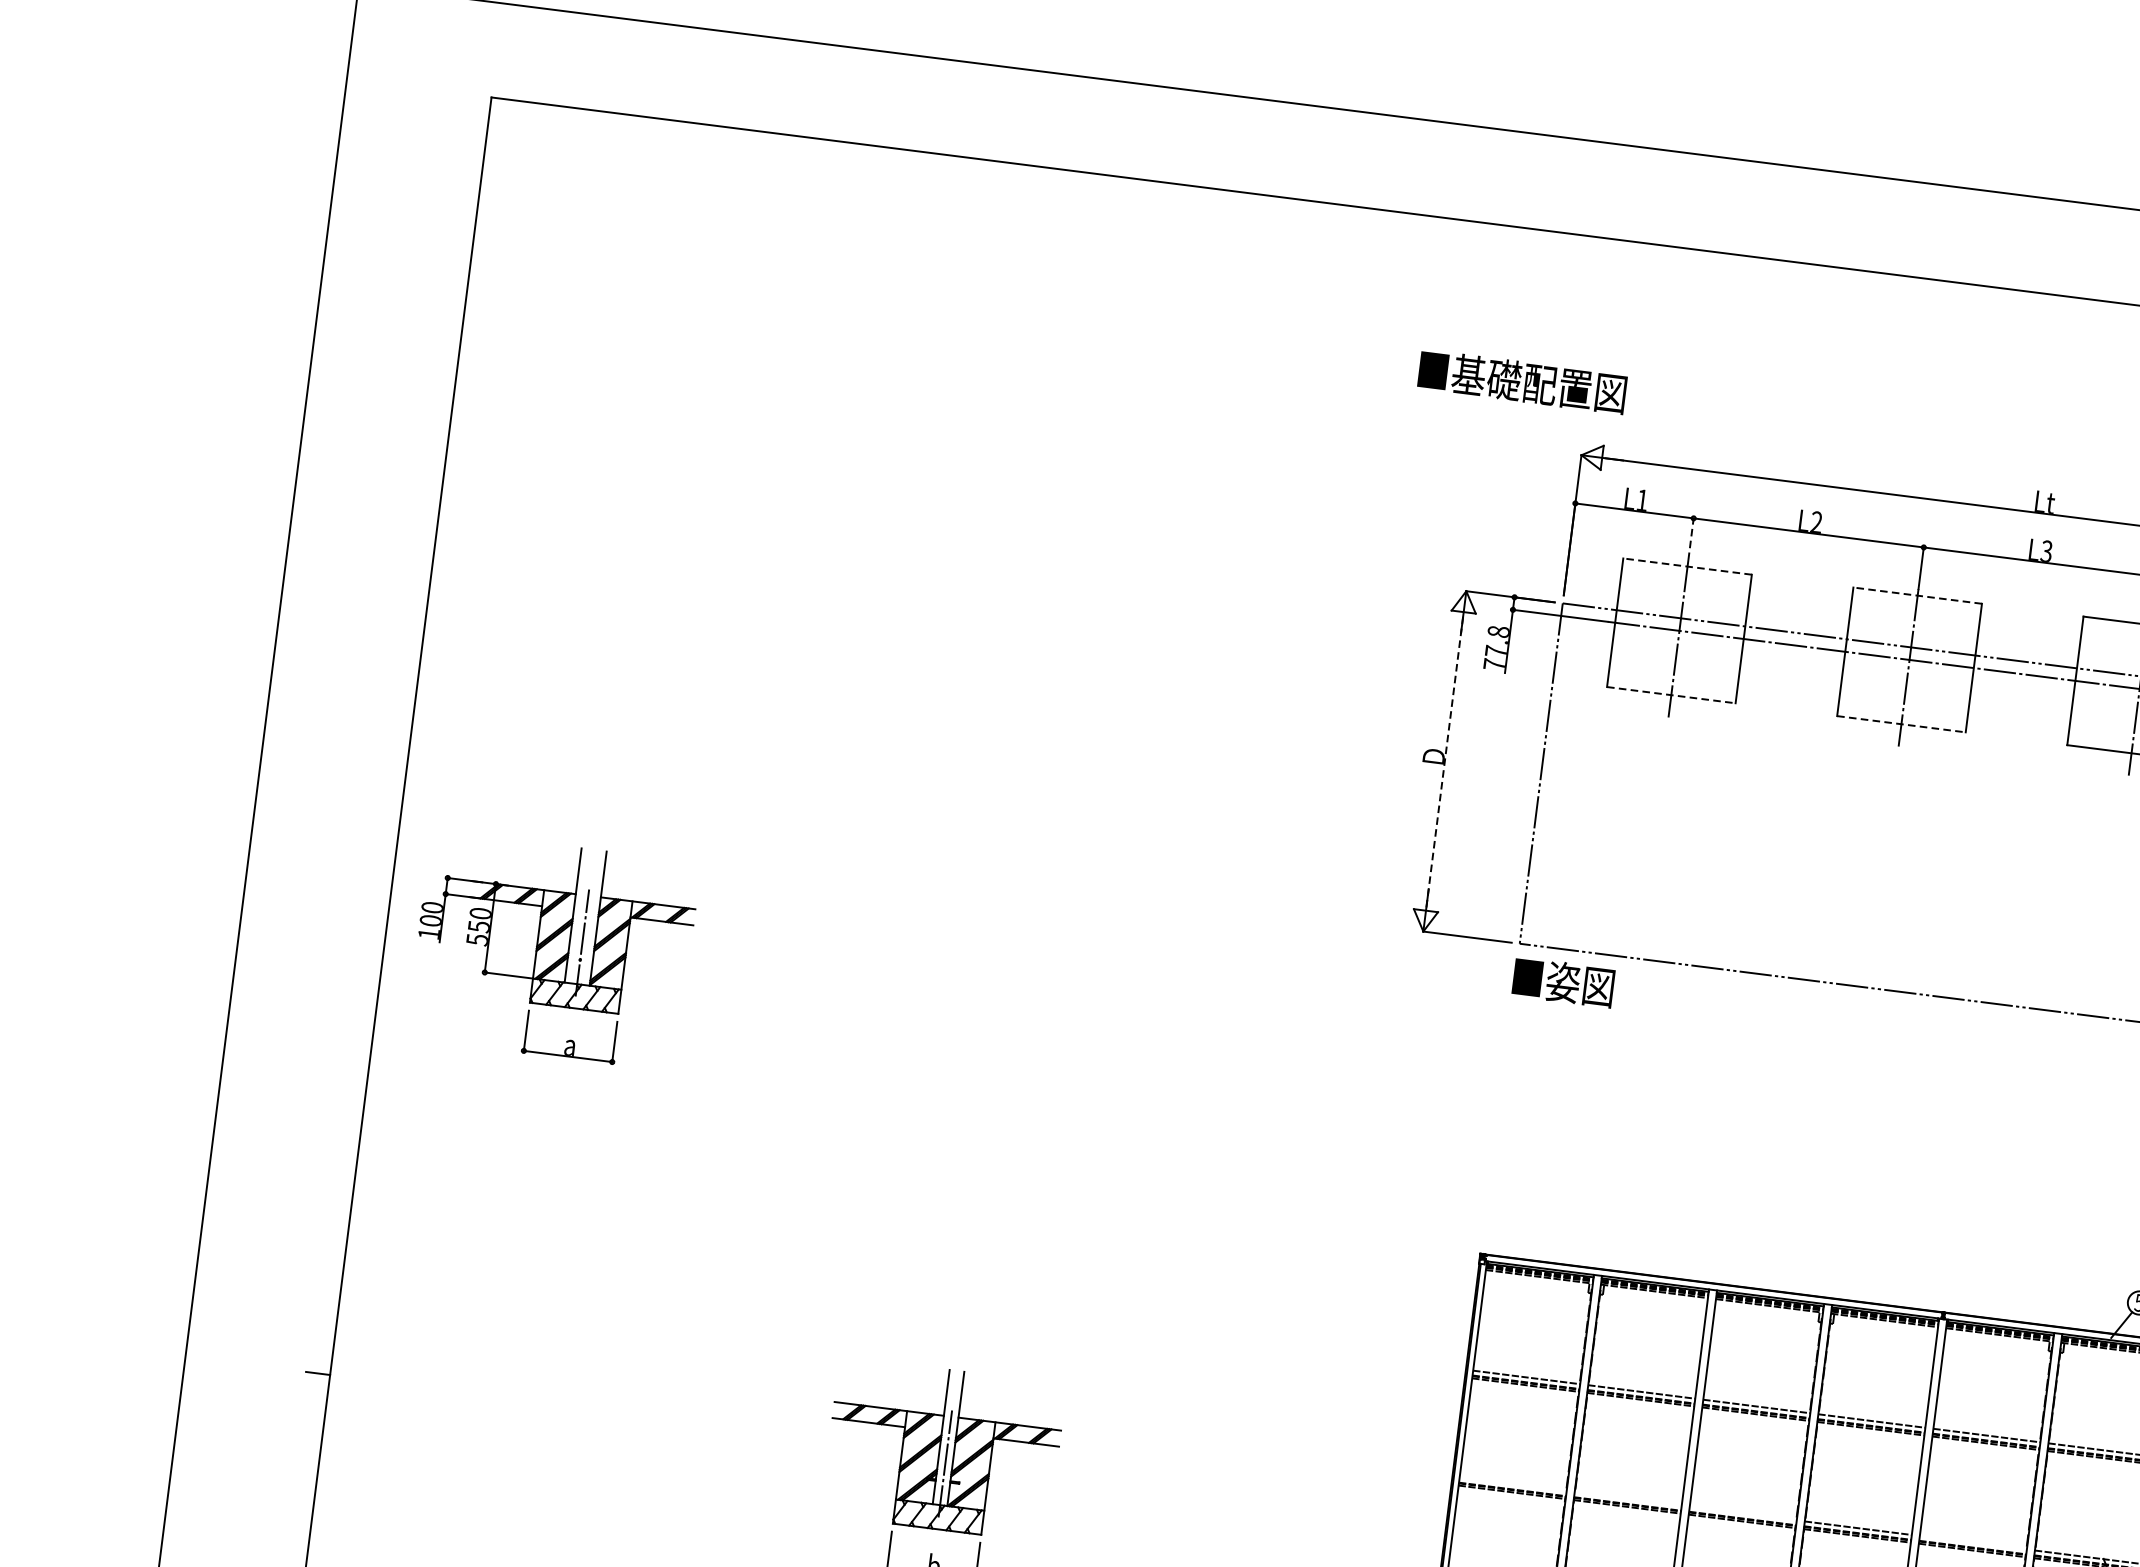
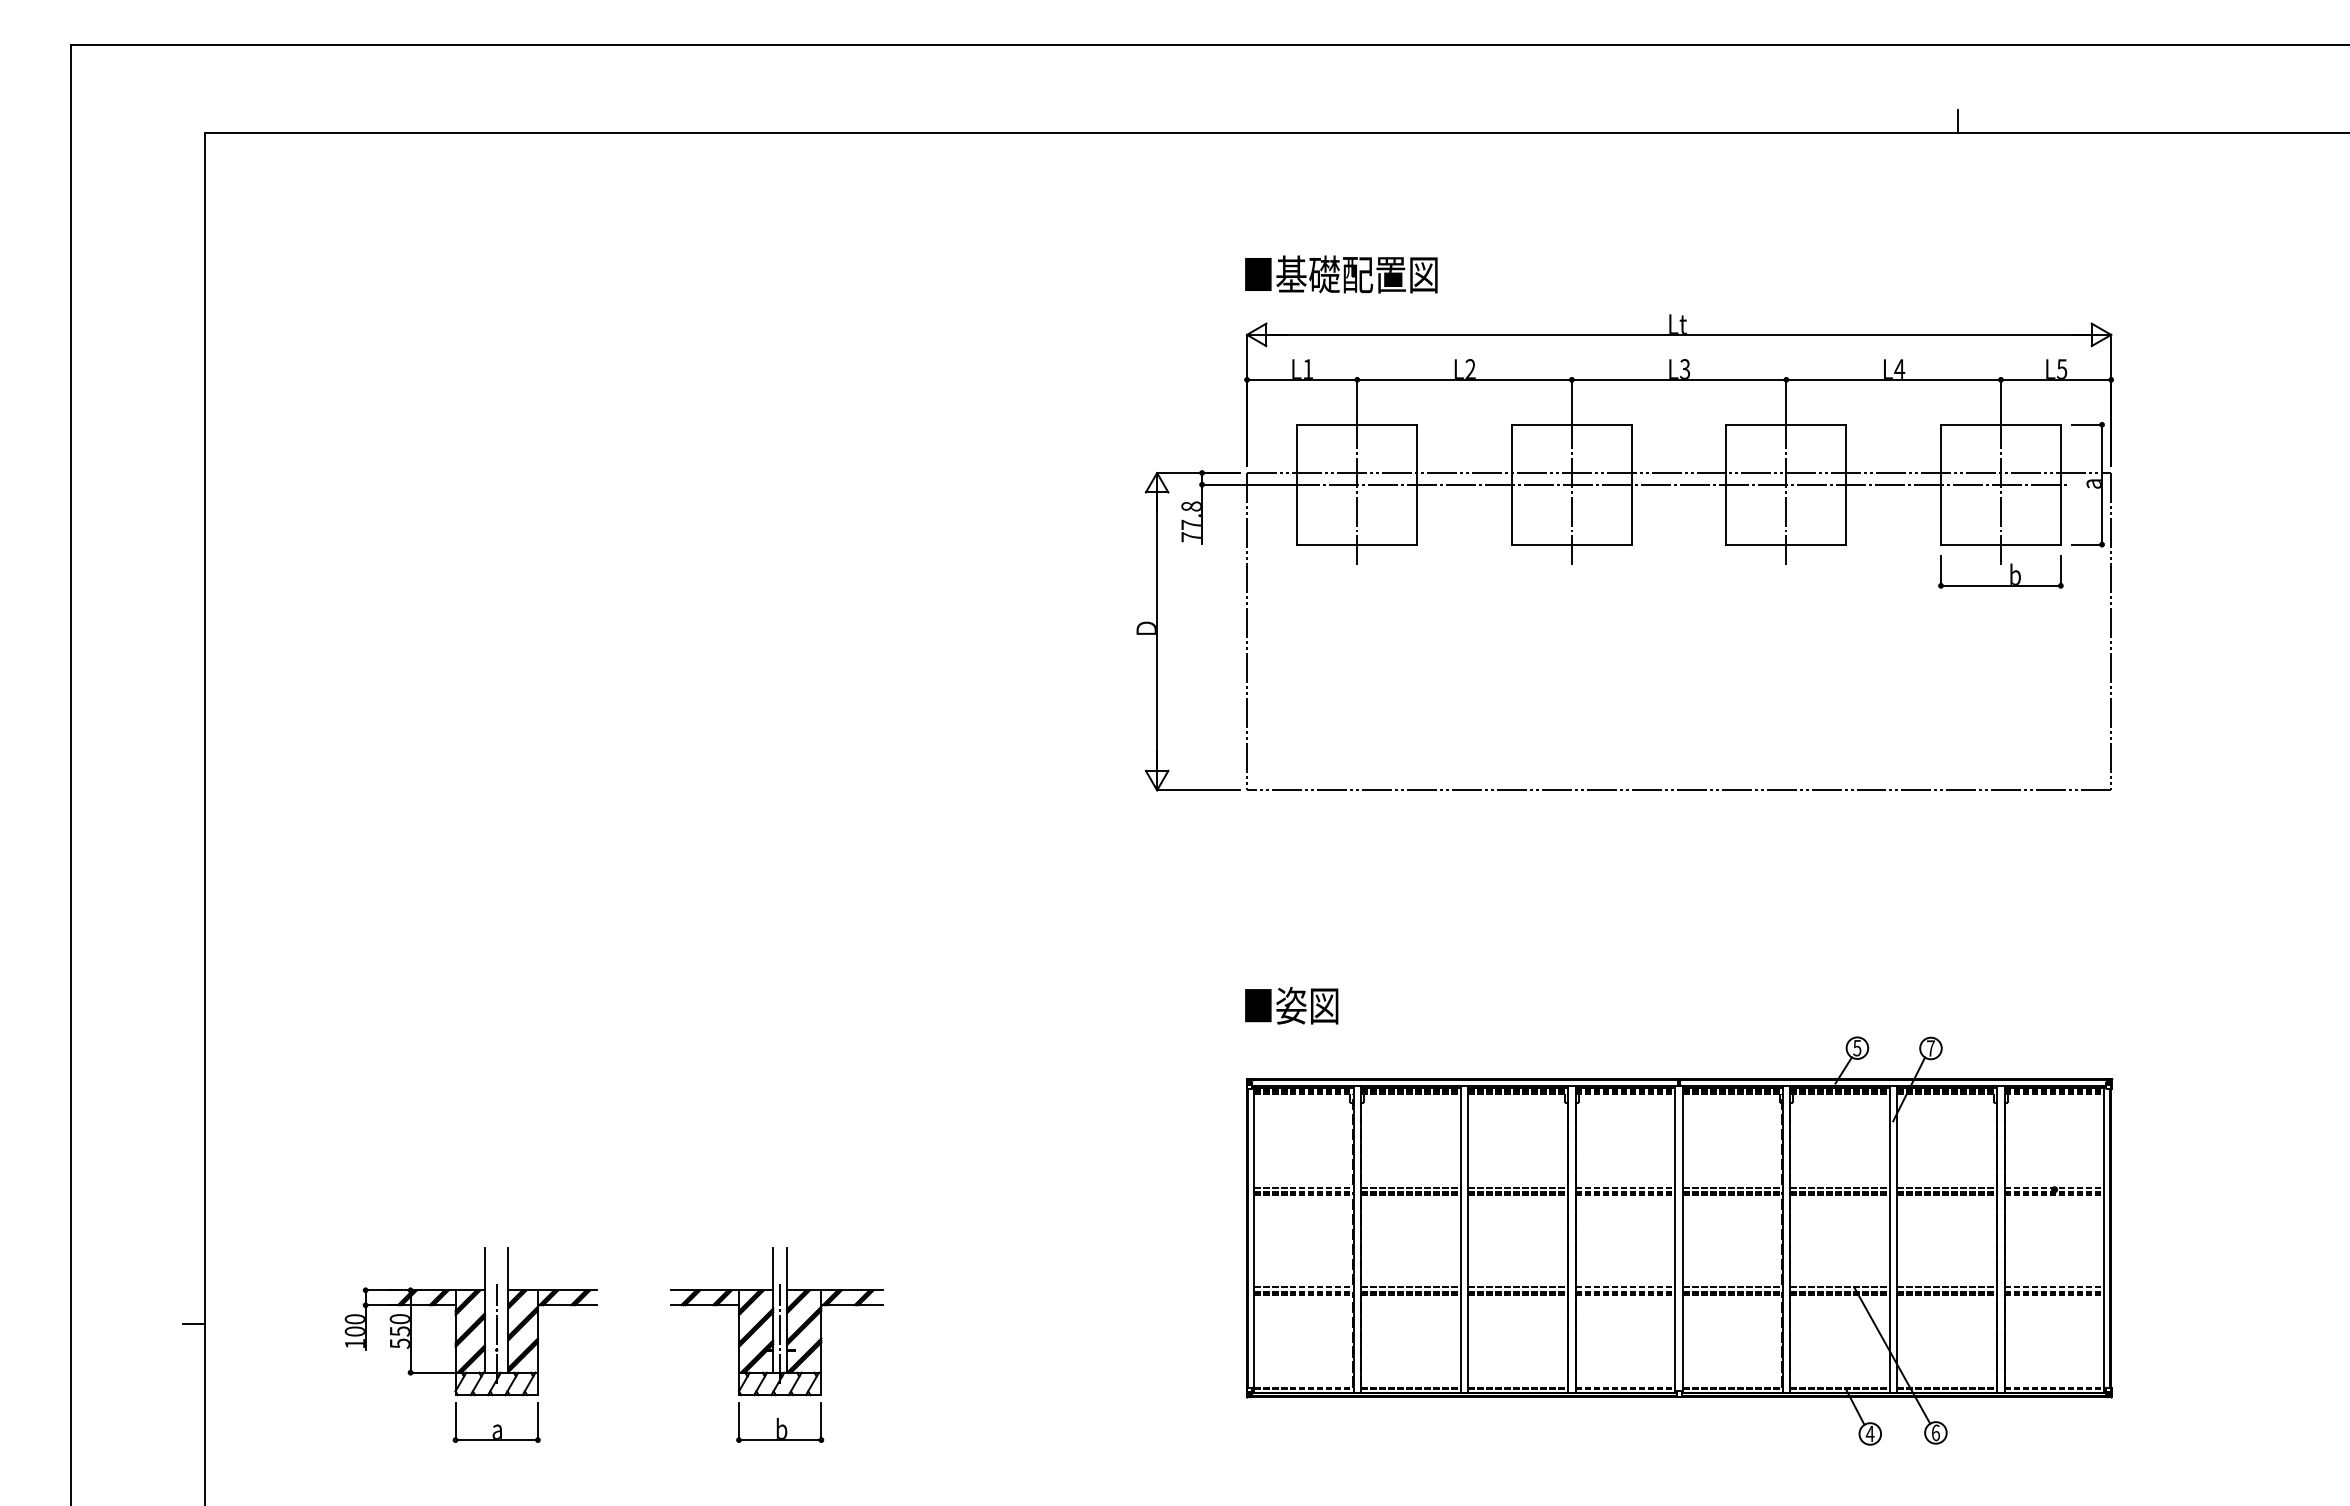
text: (1522, 382) -> (1341, 274), moved
line: (1691, 538) -> (1357, 398), dashed -> solid
line: (1687, 566) -> (1357, 424), dashed -> solid
line: (1917, 595) -> (1571, 424), dashed -> solid
line: (1671, 695) -> (1357, 544), dashed -> solid
line: (1901, 724) -> (1571, 544), dashed -> solid
line: (1445, 761) -> (1157, 631), dashed -> solid
part: (552, 950) -> (470, 1344), moved
text: (1563, 982) -> (1291, 1005), moved
line: (1512, 1484) -> (1303, 1287), added
line: (1627, 1499) -> (1410, 1287), added
line: (1743, 1513) -> (1518, 1287), added
line: (1973, 1542) -> (1732, 1287), added

